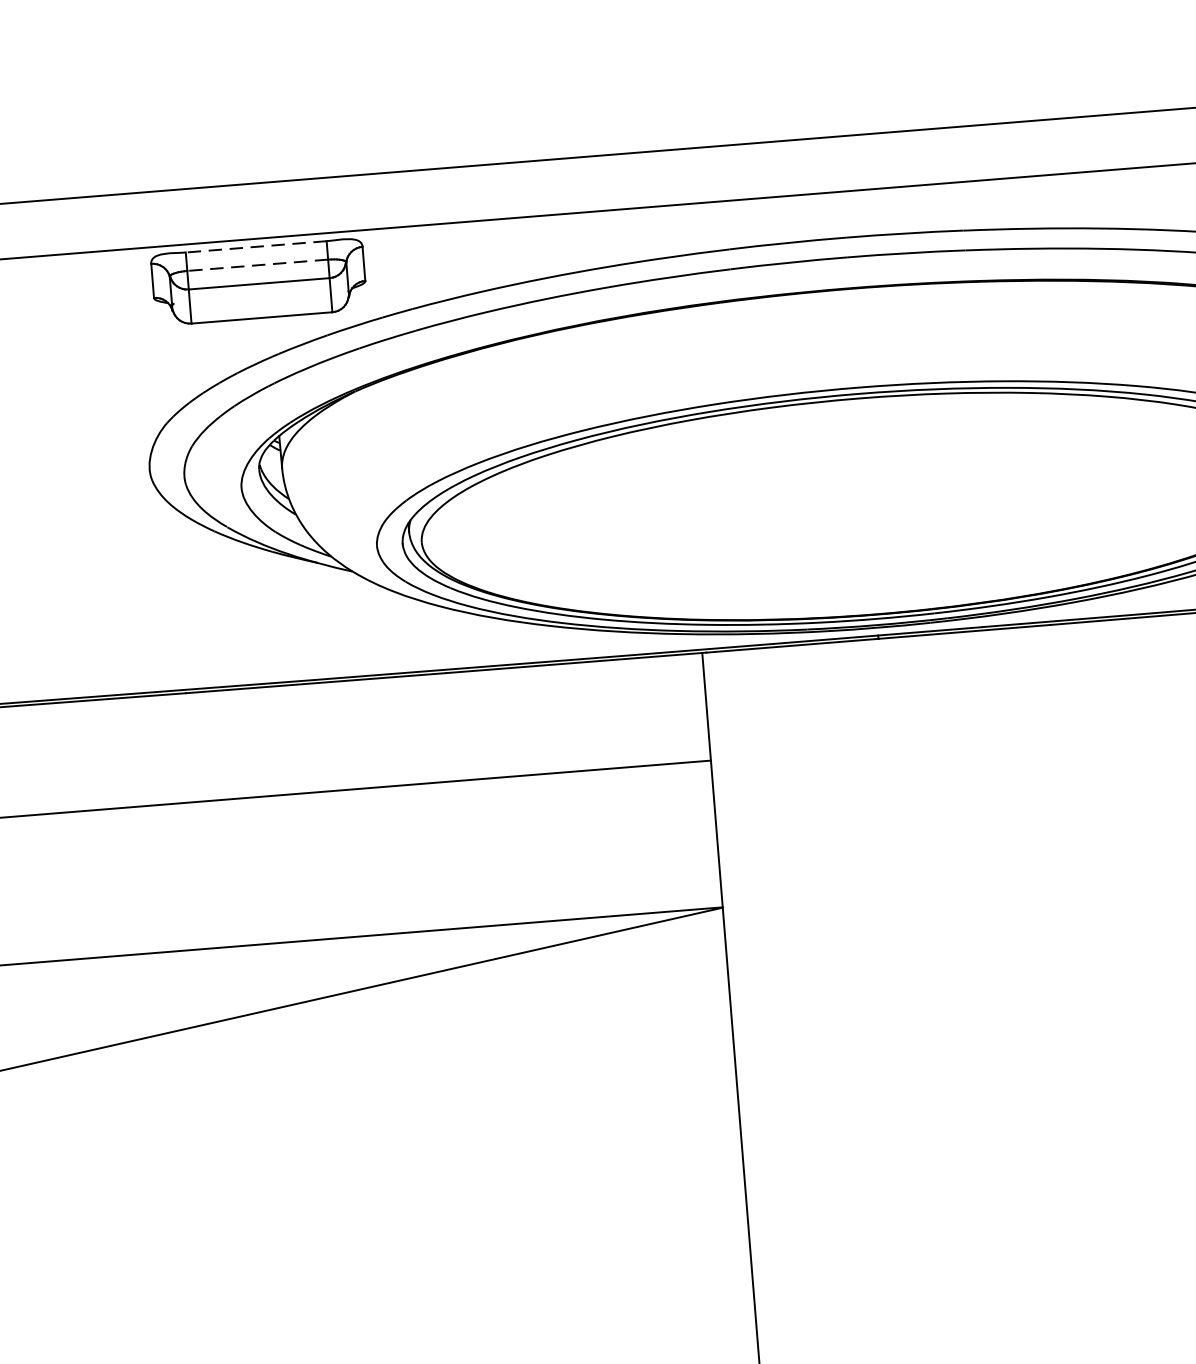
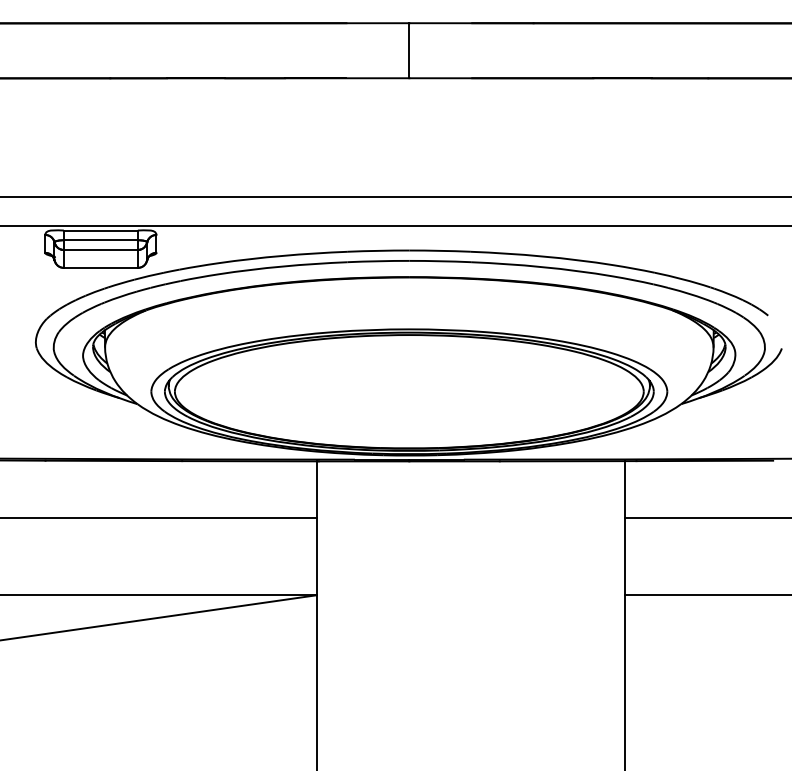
line: (255, 246) -> (100, 230), dashed -> solid
line: (257, 265) -> (100, 240), dashed -> solid

